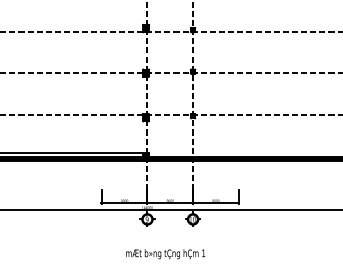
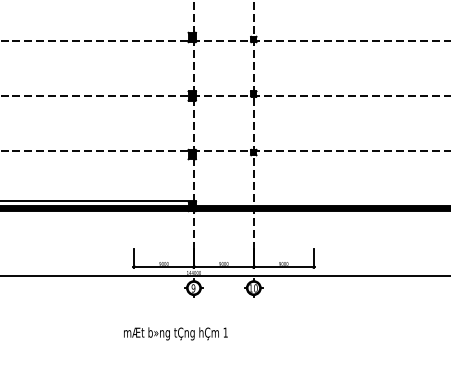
text: (165, 254) -> (175, 334), moved

